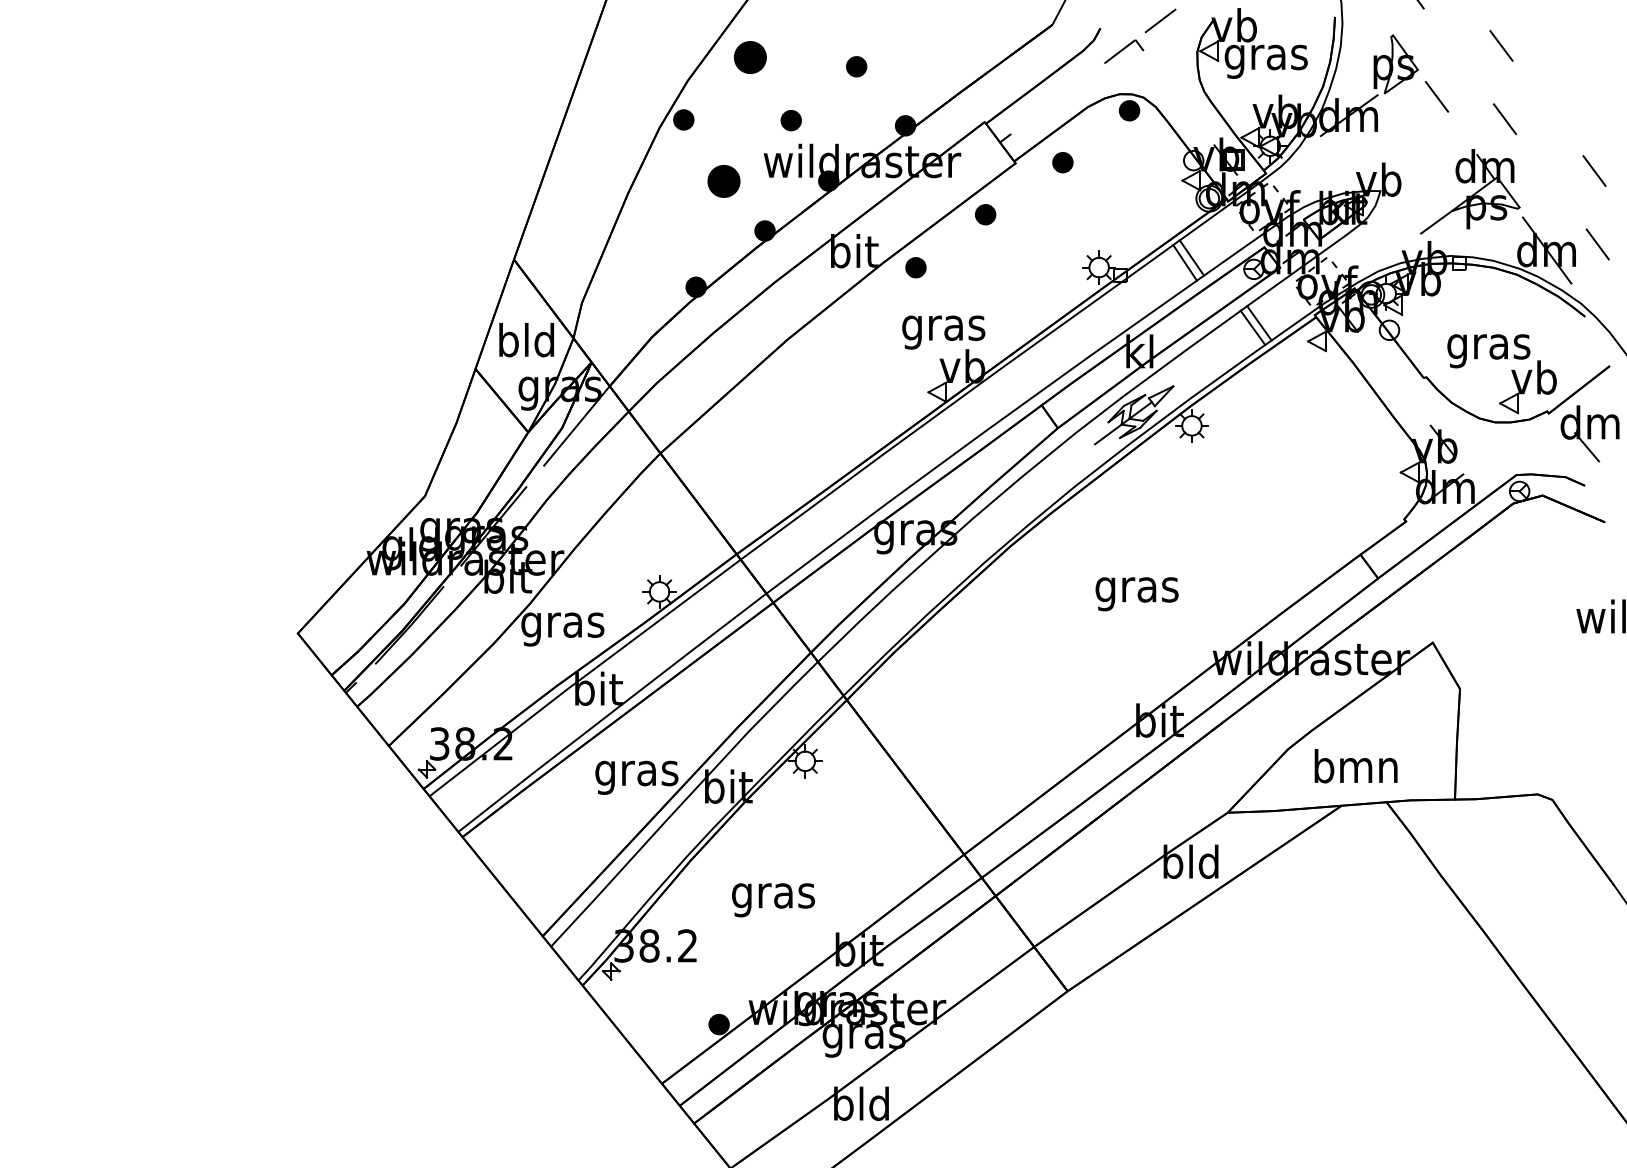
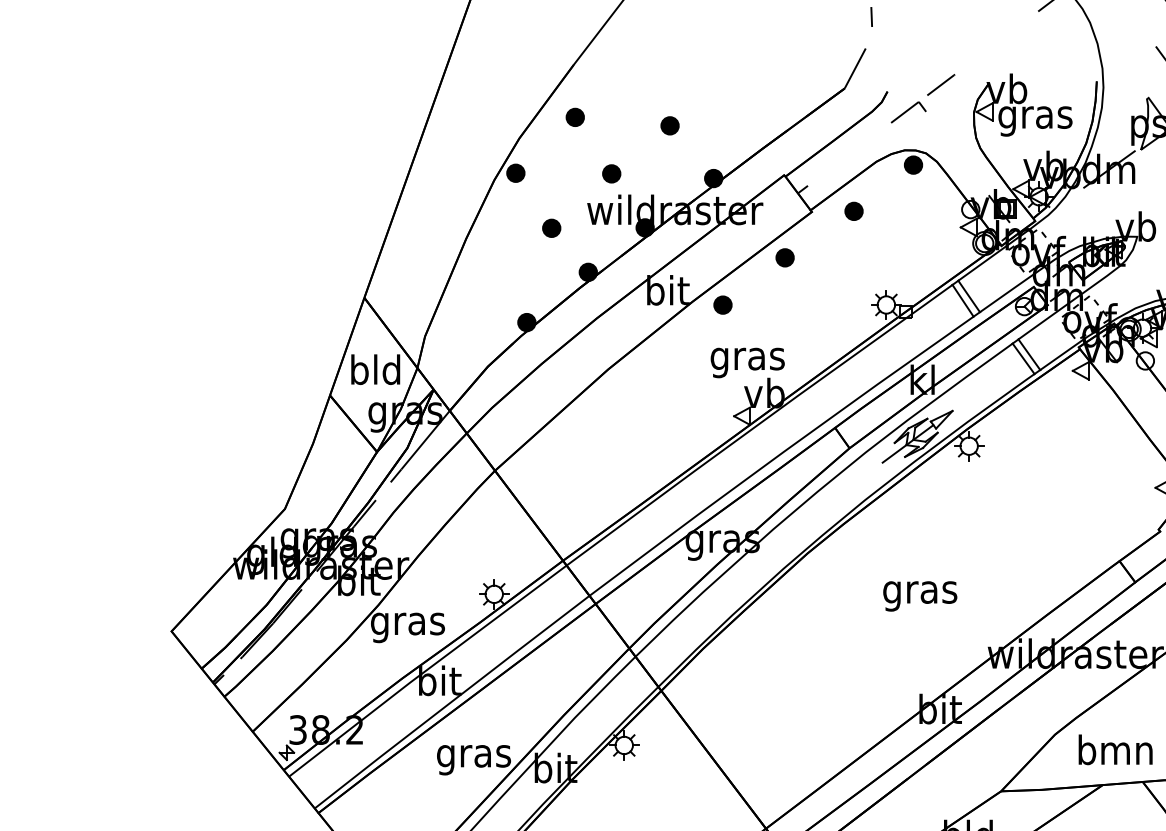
part: (750, 56) -> (575, 116), size x0.62
part: (723, 181) -> (551, 228), size x0.62

